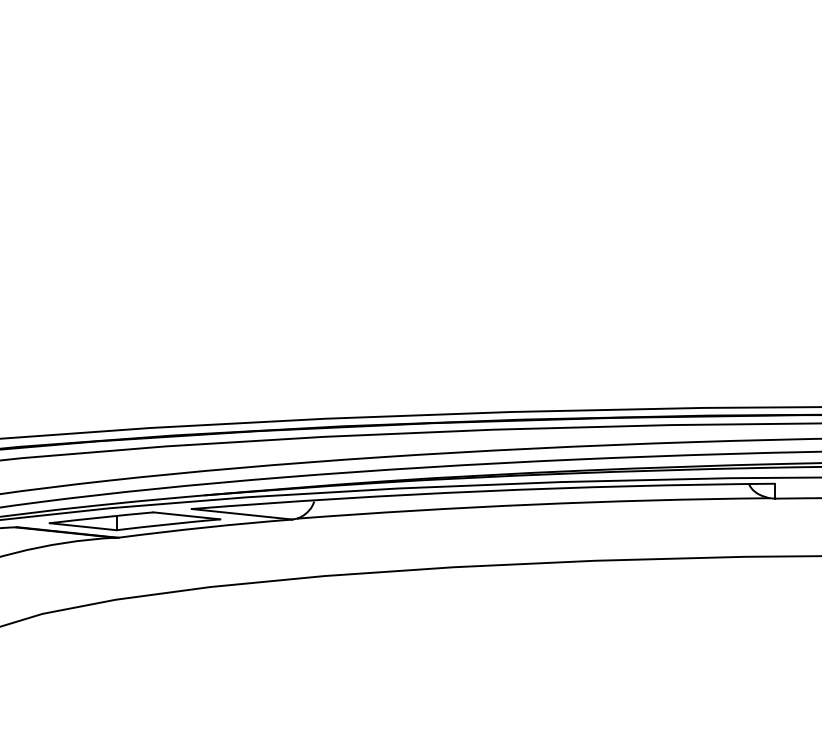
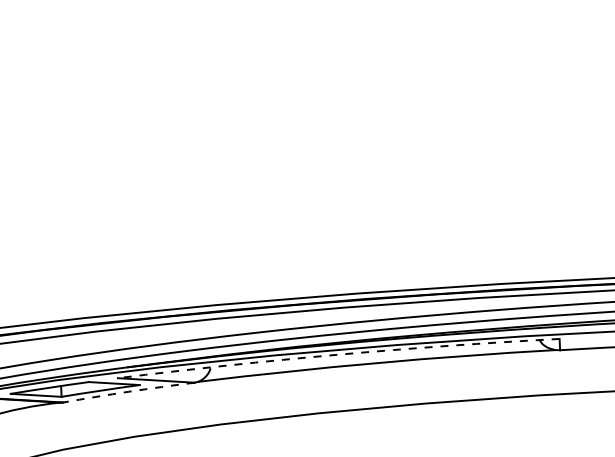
arc: (483, 491) -> (338, 354), solid -> dashed
arc: (205, 527) -> (128, 391), solid -> dashed

